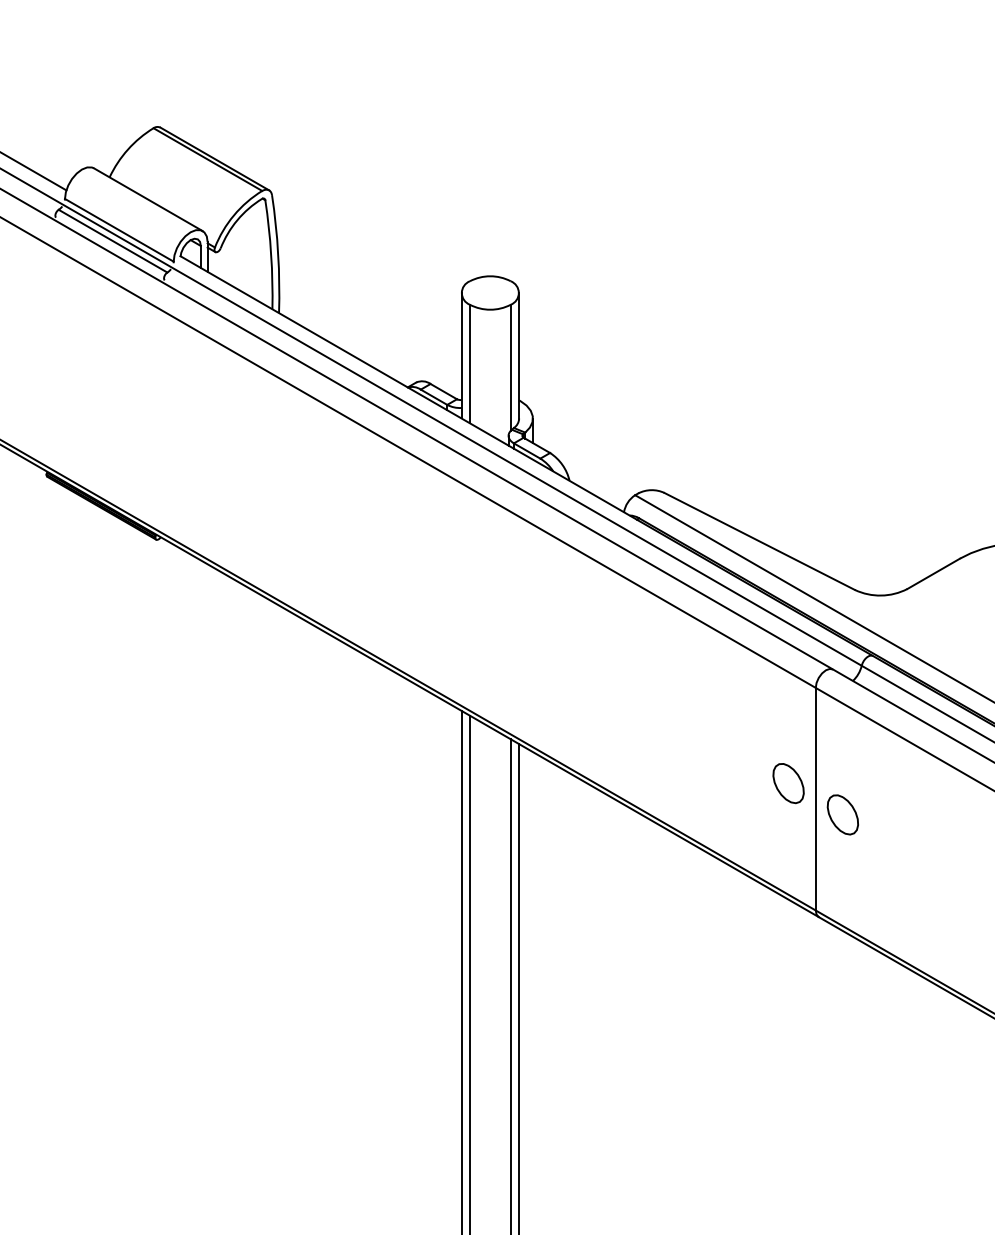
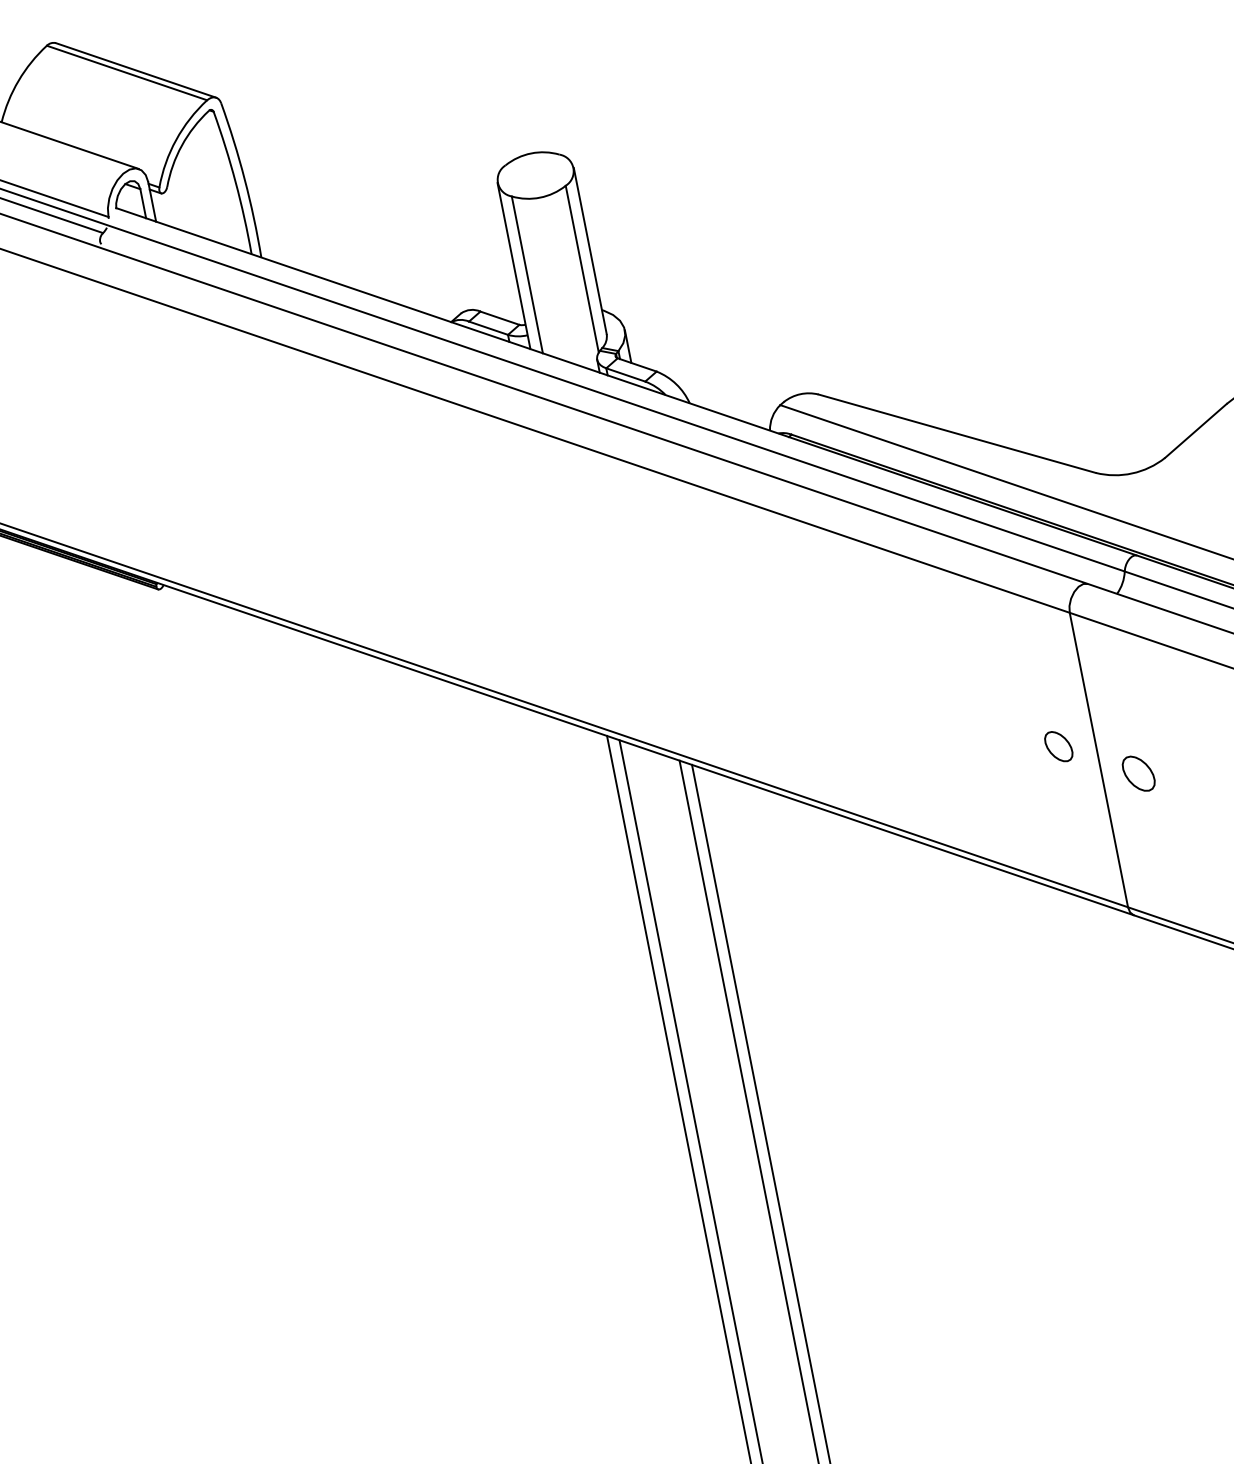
part: (788, 783) -> (1058, 746), size x0.6
part: (842, 814) -> (1138, 773), size x0.7

